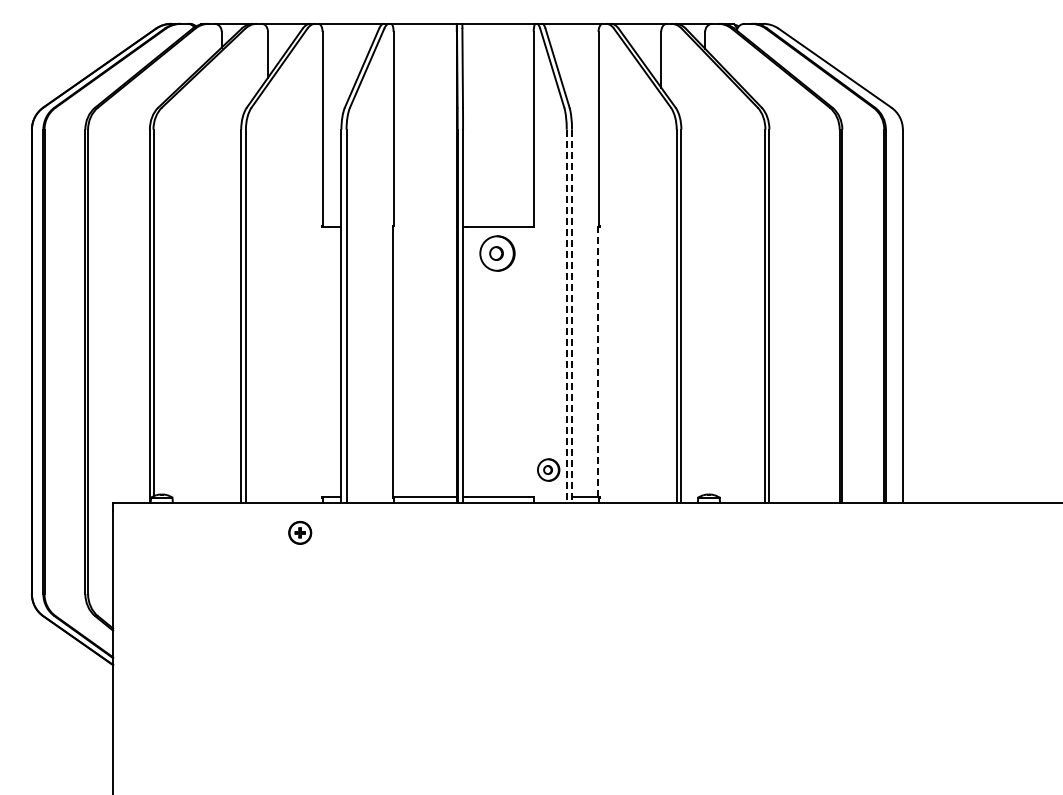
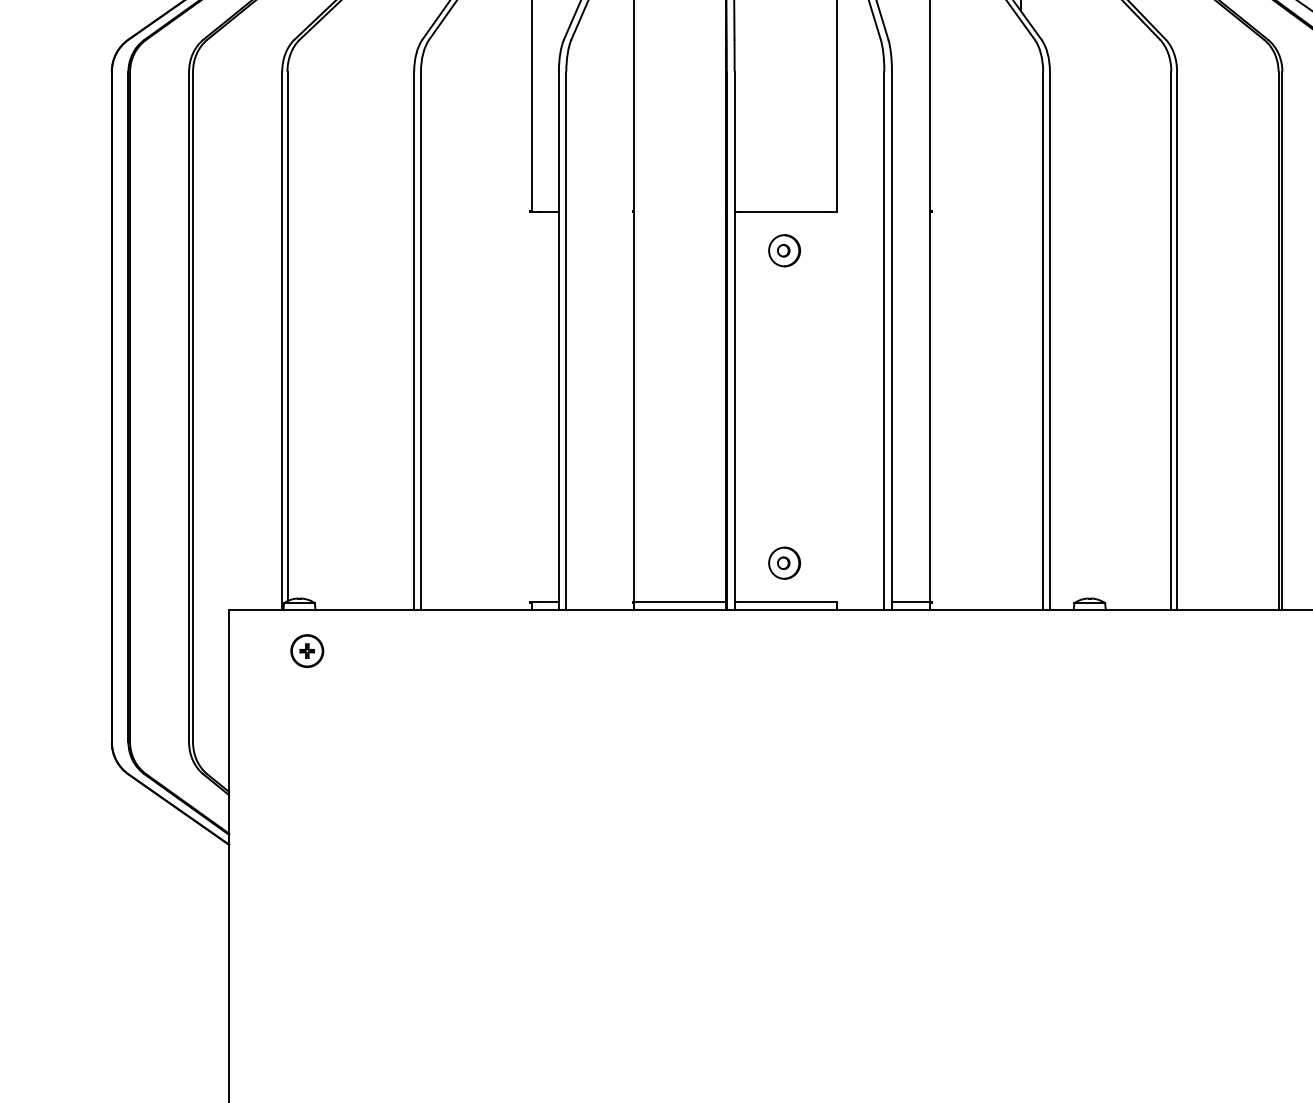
part: (497, 253) -> (784, 250), size x0.62
line: (566, 316) -> (883, 341), dashed -> solid
line: (572, 316) -> (892, 341), dashed -> solid
line: (598, 361) -> (930, 406), dashed -> solid
part: (548, 469) -> (784, 562), moved
part: (300, 532) -> (307, 650), moved

